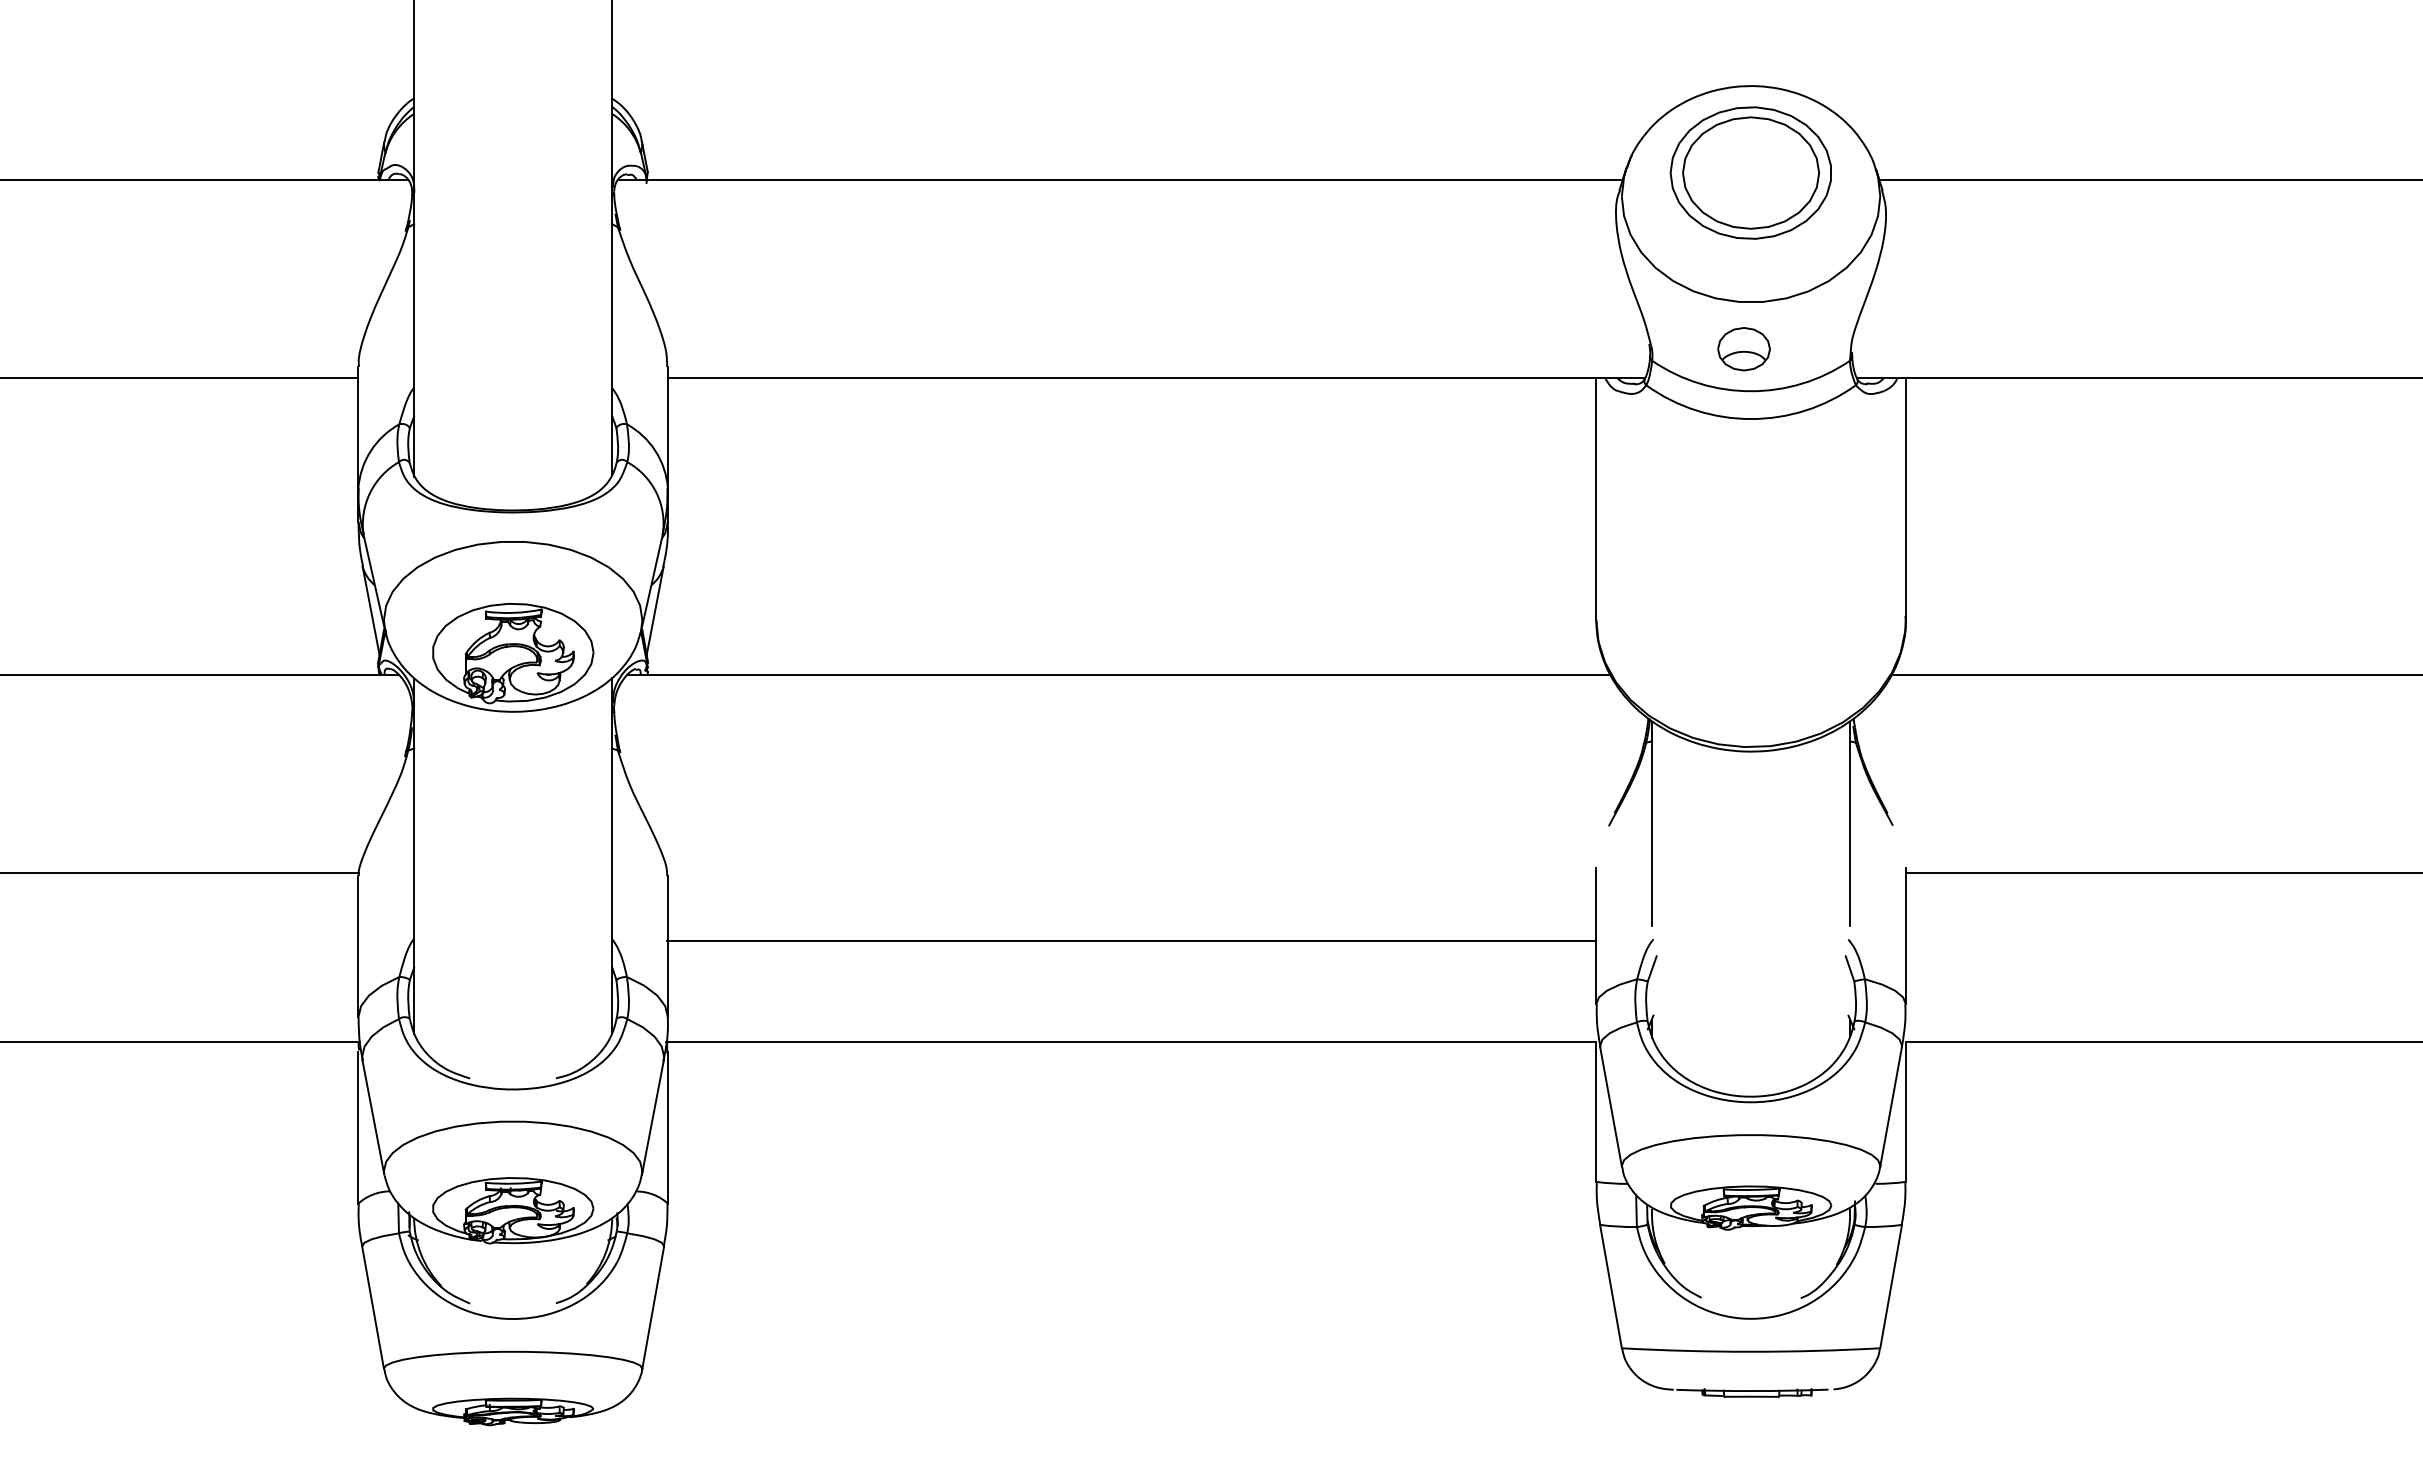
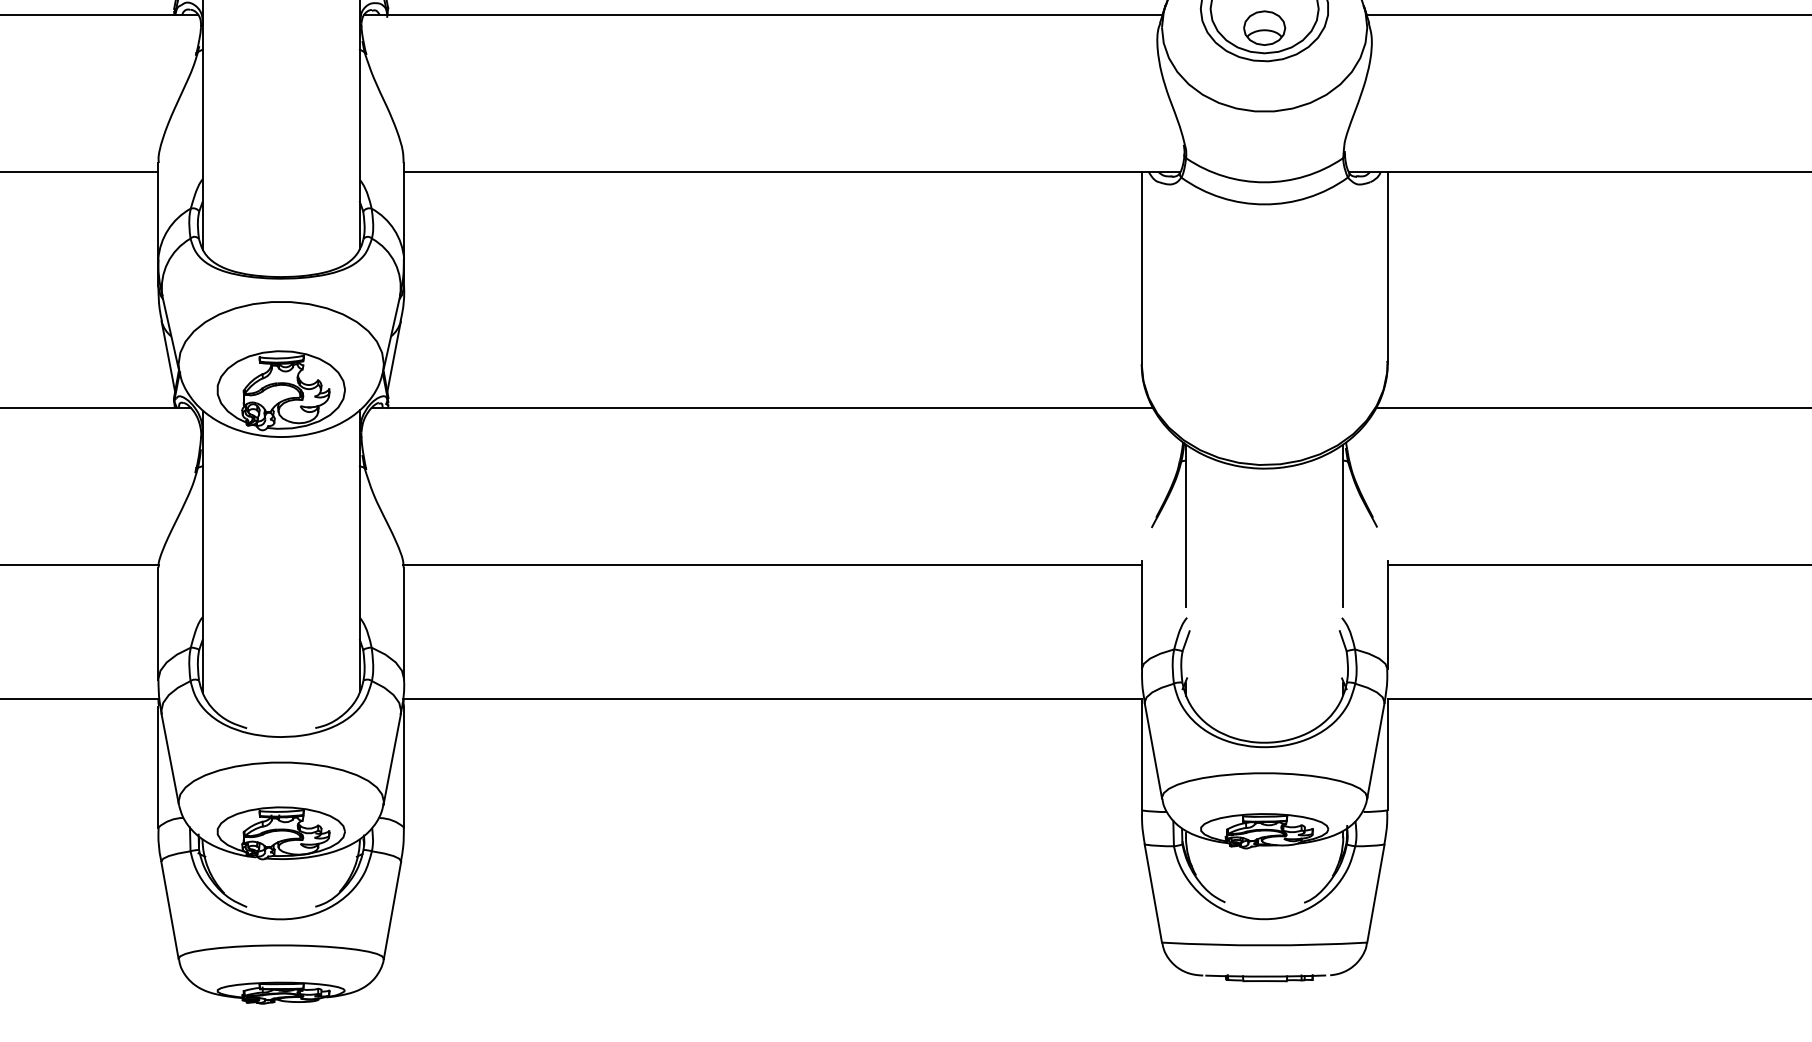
part: (1743, 349) -> (1264, 28), moved
line: (1131, 941) -> (772, 565), moved

